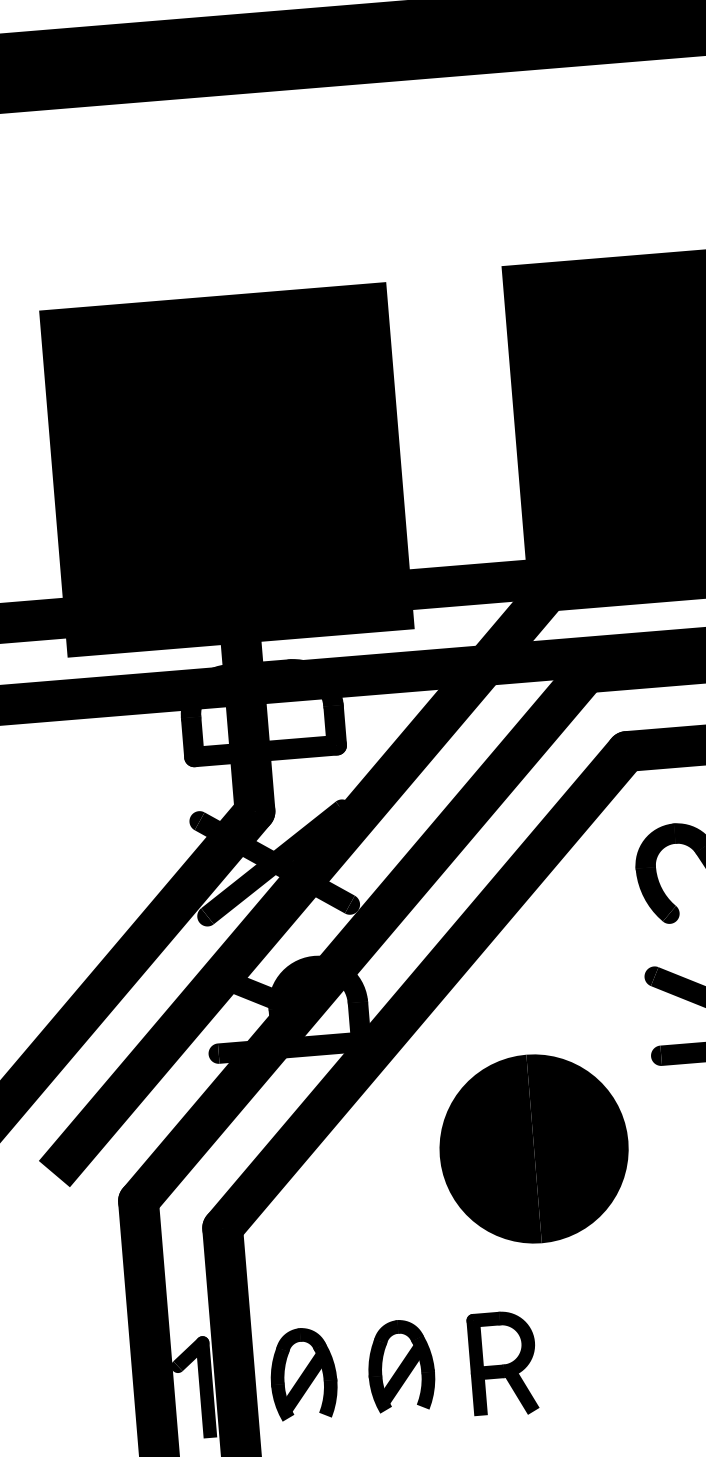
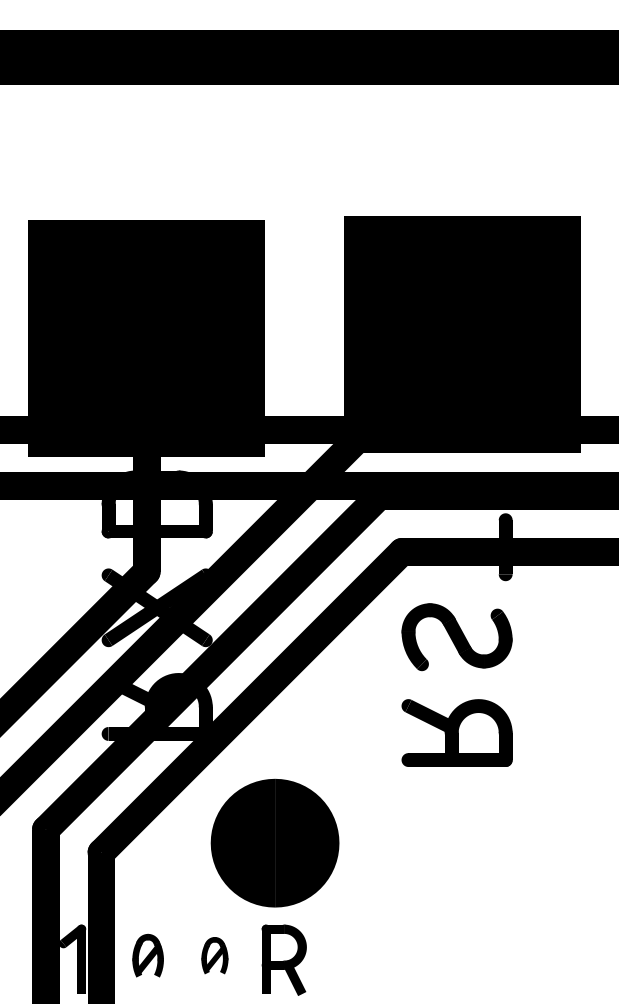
part: (533, 1148) -> (274, 842), moved
part: (400, 1365) -> (214, 955), size x0.6
part: (302, 1373) -> (147, 955), size x0.7

